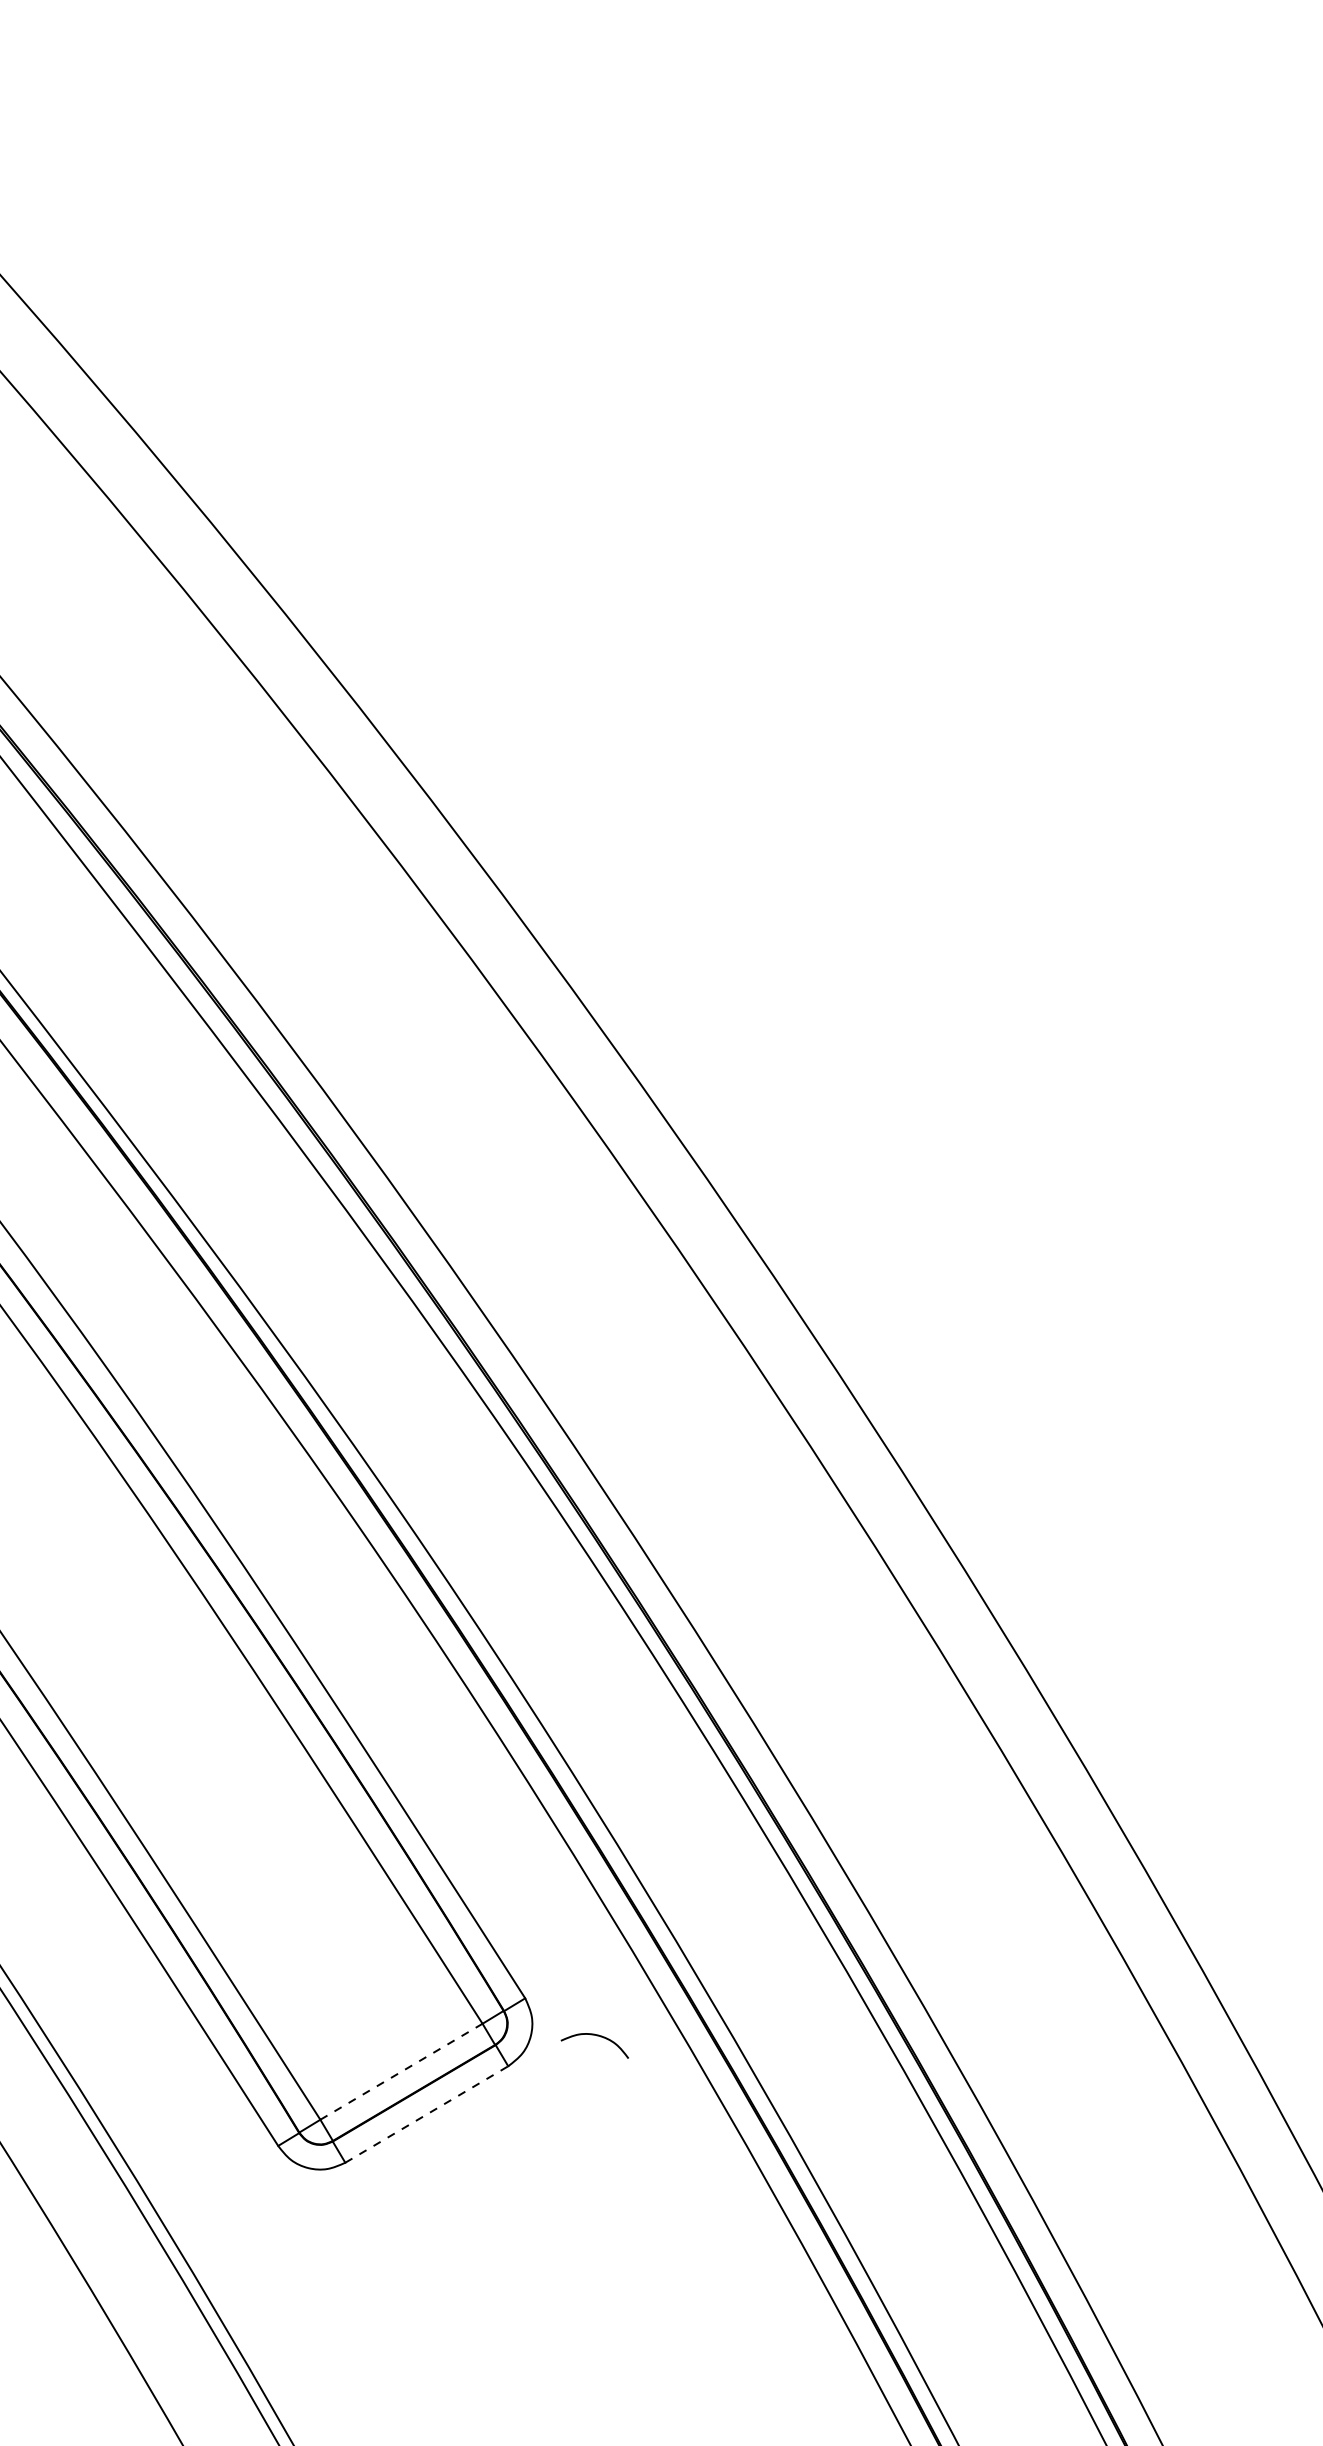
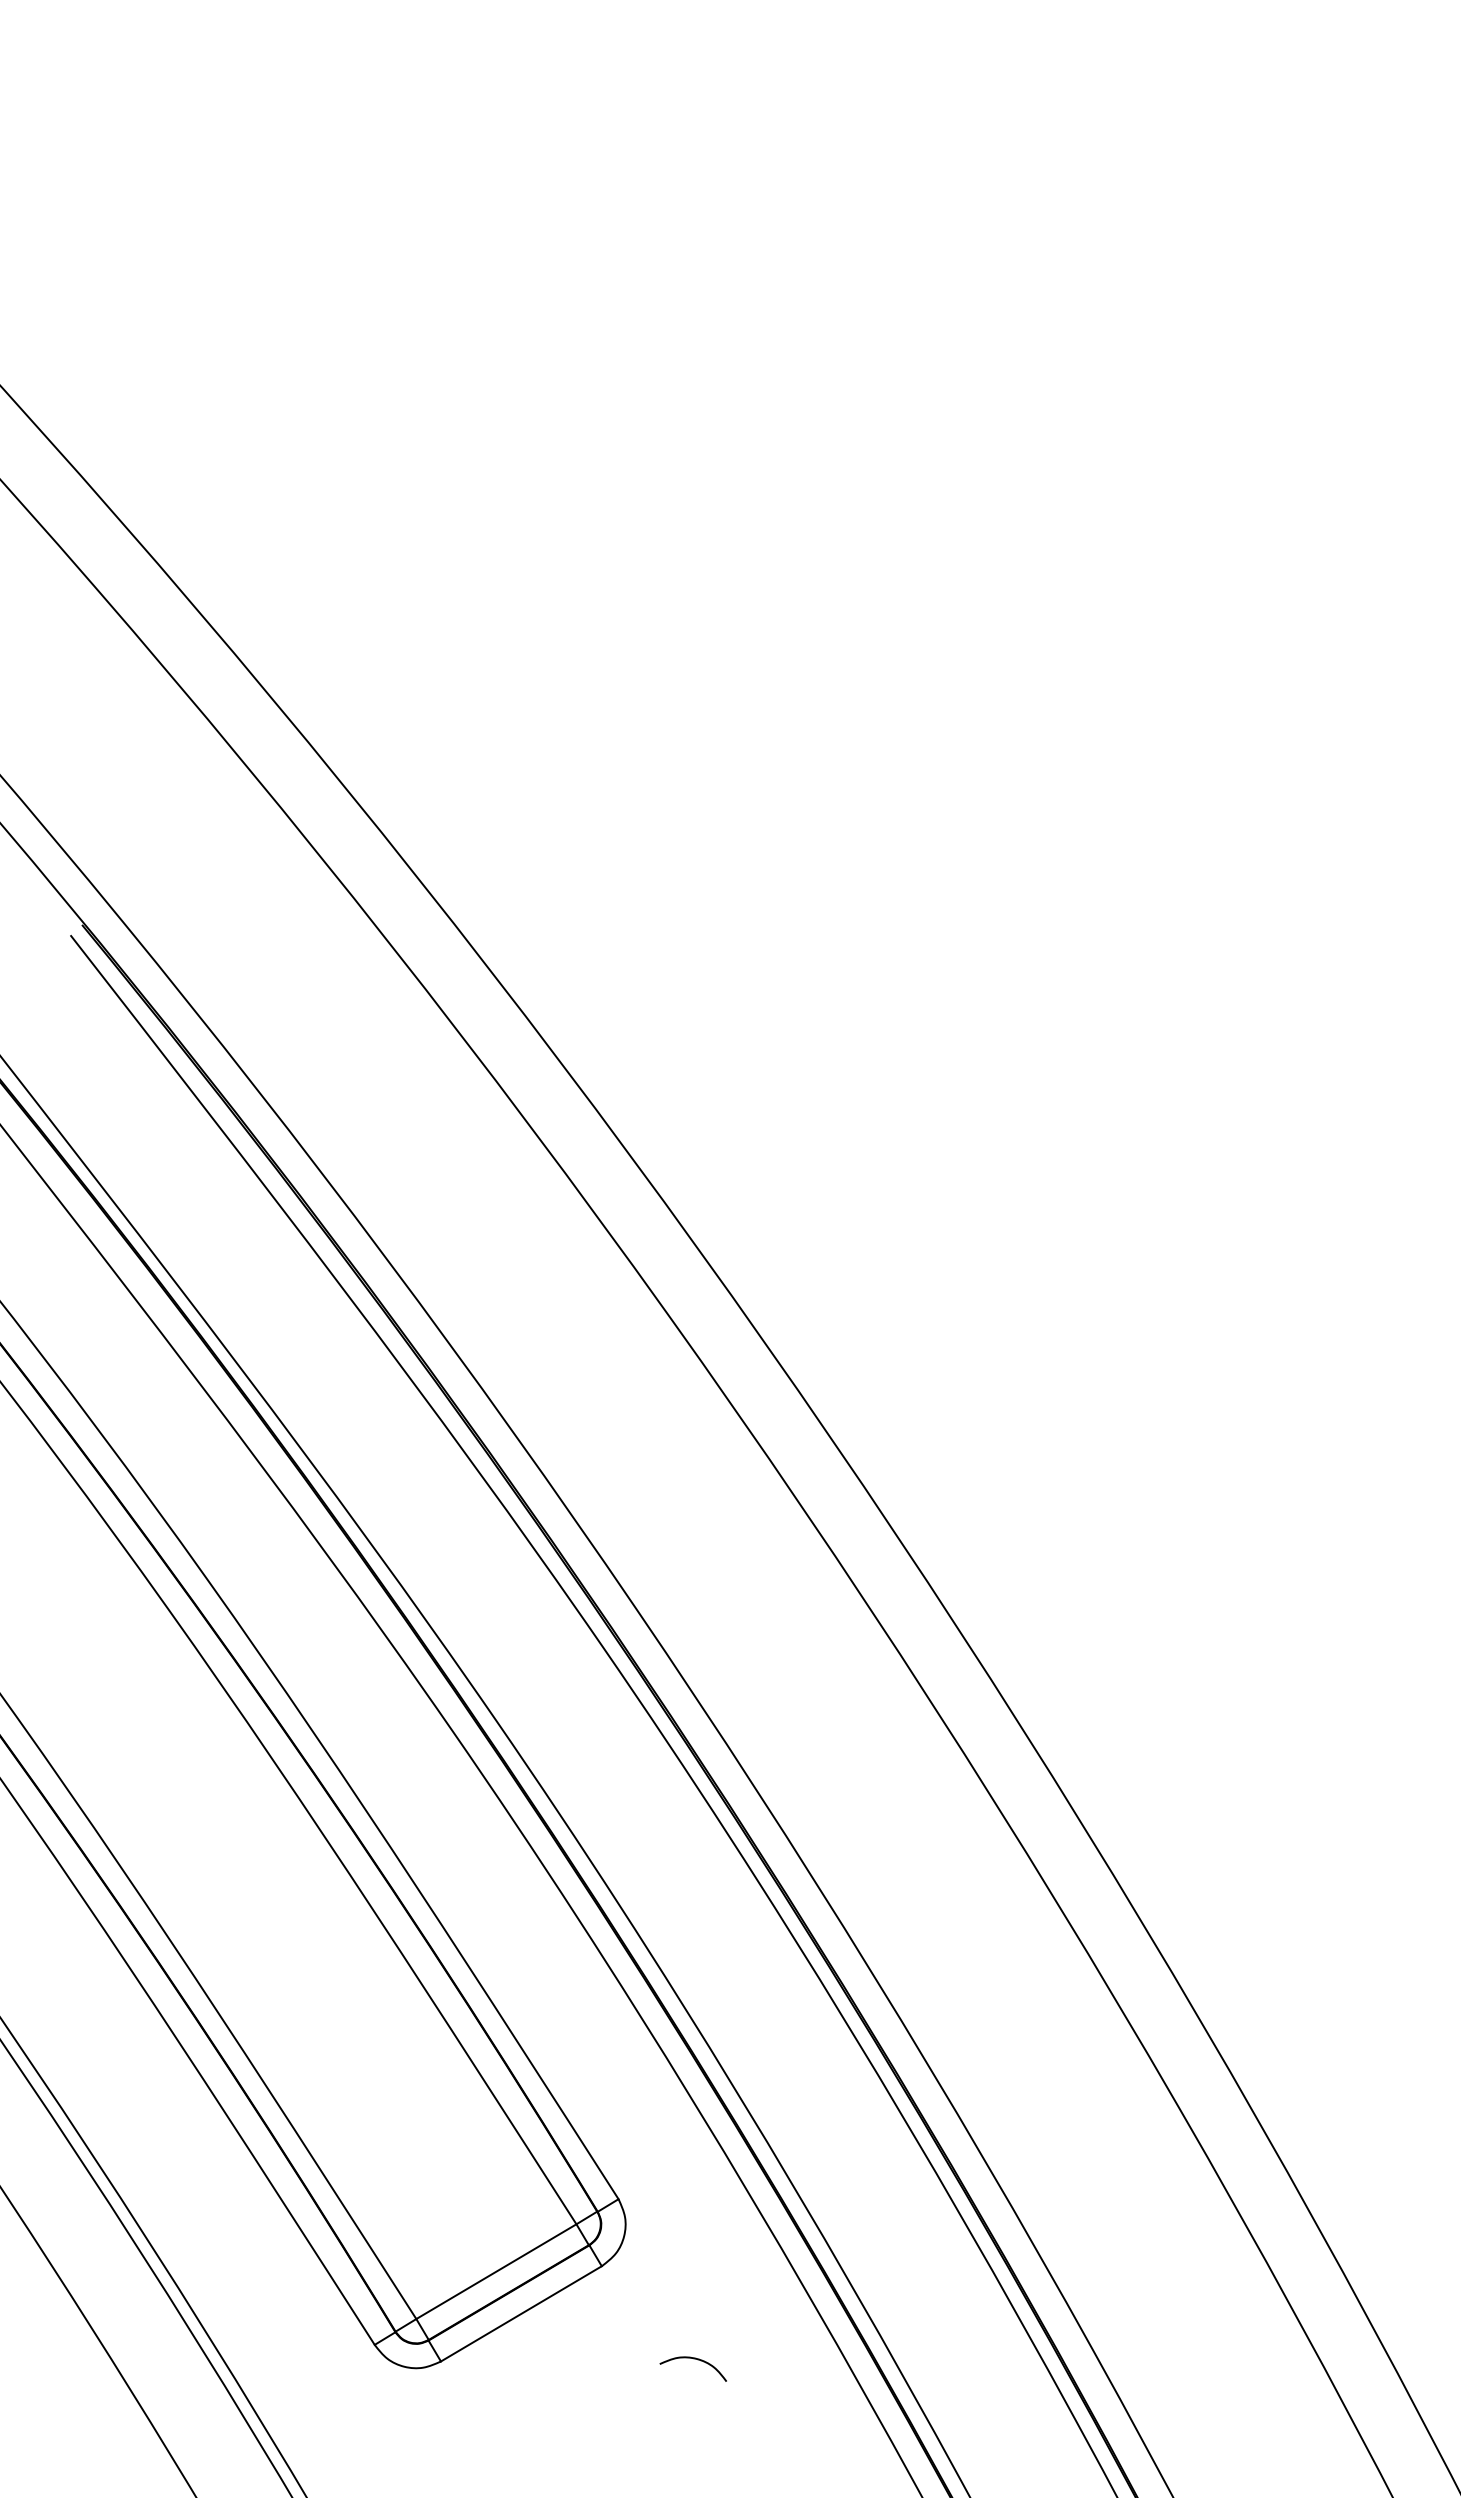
curve: (595, 2036) -> (693, 2359), moved
line: (401, 2071) -> (496, 2271), dashed -> solid
line: (426, 2114) -> (521, 2313), dashed -> solid

